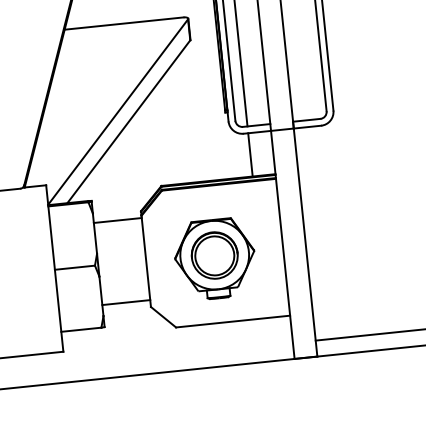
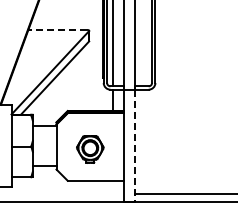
line: (123, 22) -> (57, 29), solid -> dashed
line: (306, 243) -> (135, 146), solid -> dashed
part: (215, 259) -> (90, 149), size x0.7

